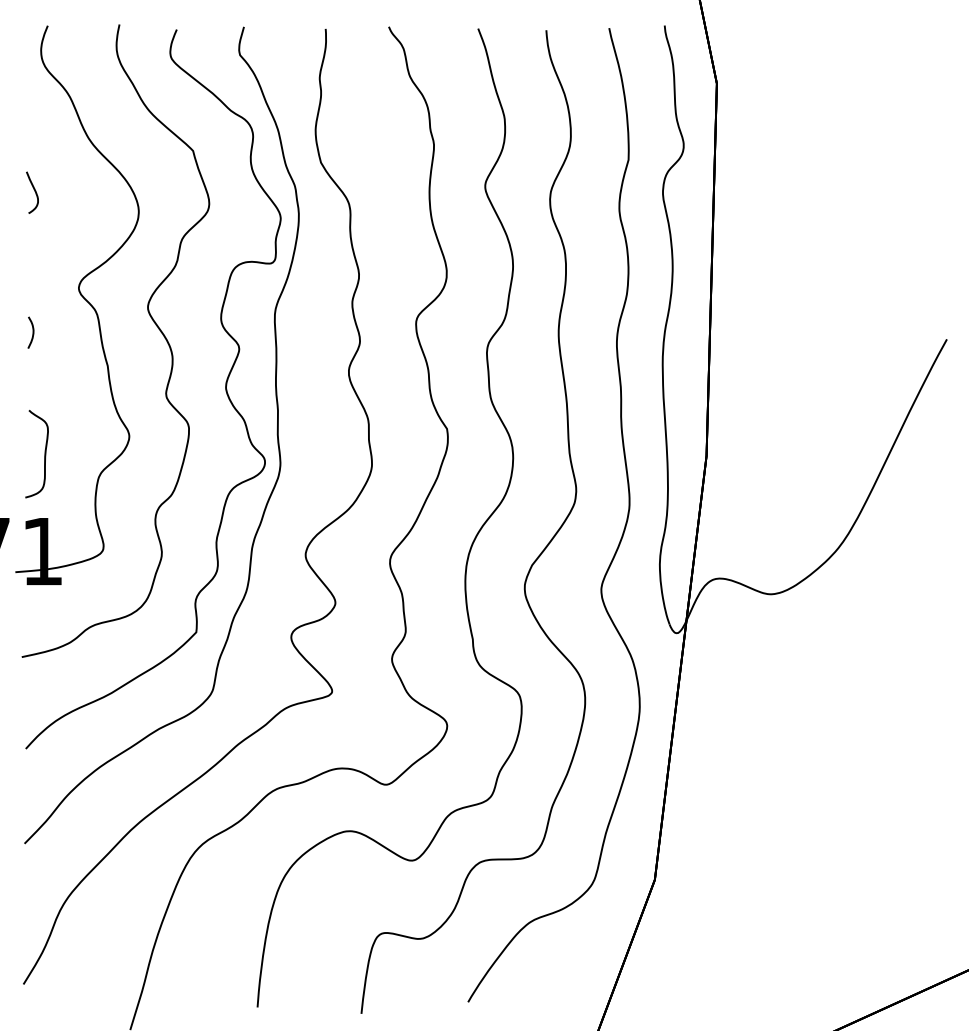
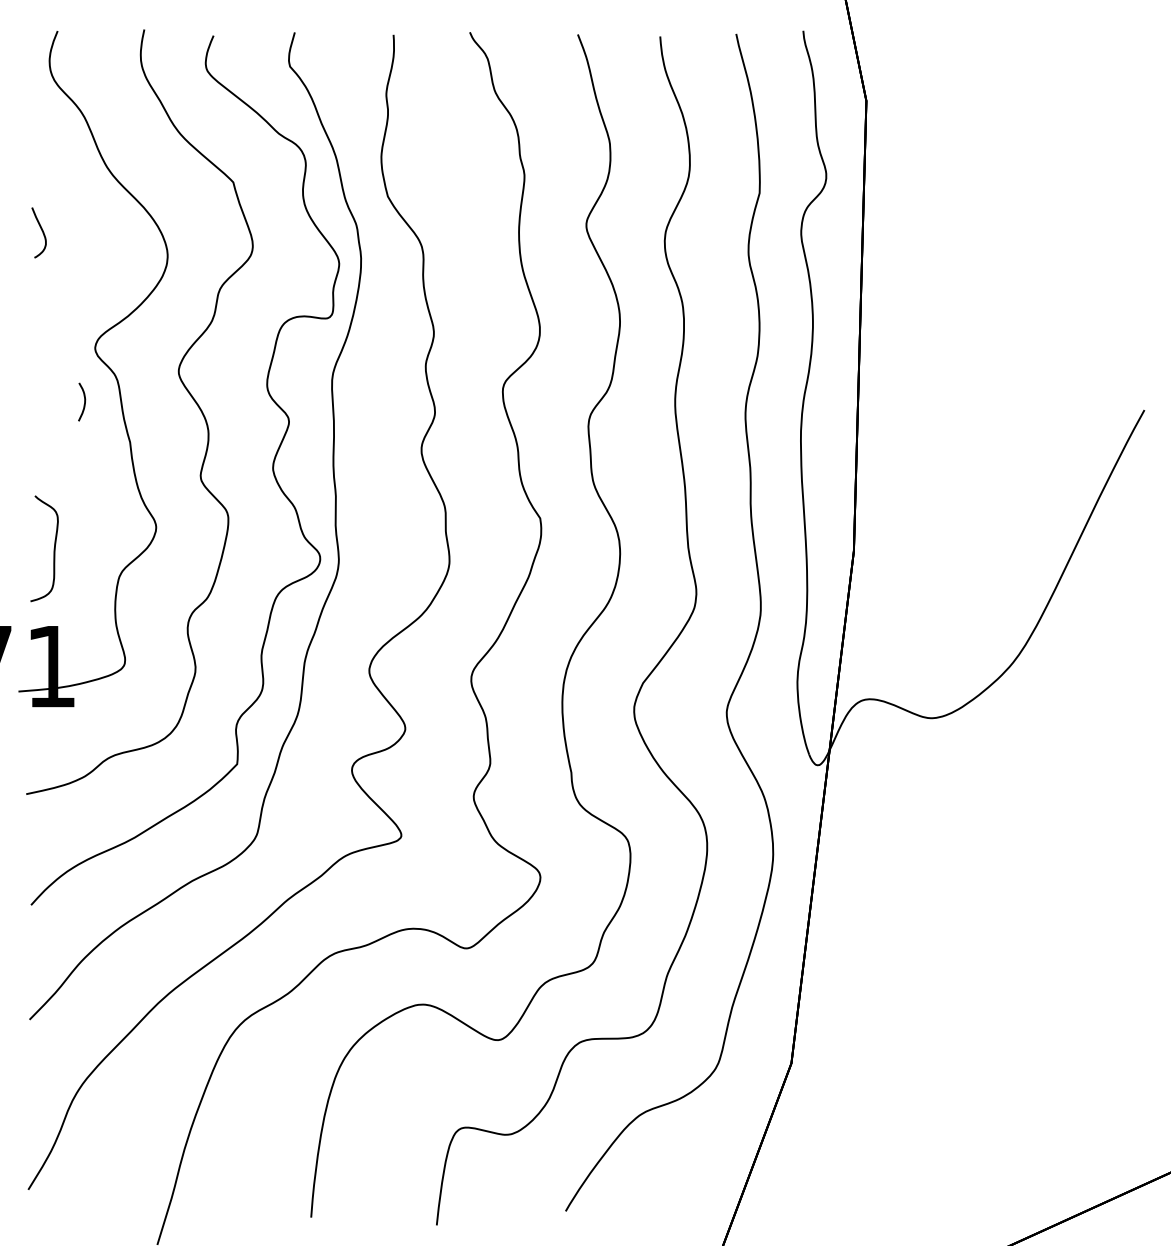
curve: (32, 332) -> (83, 401), moved

